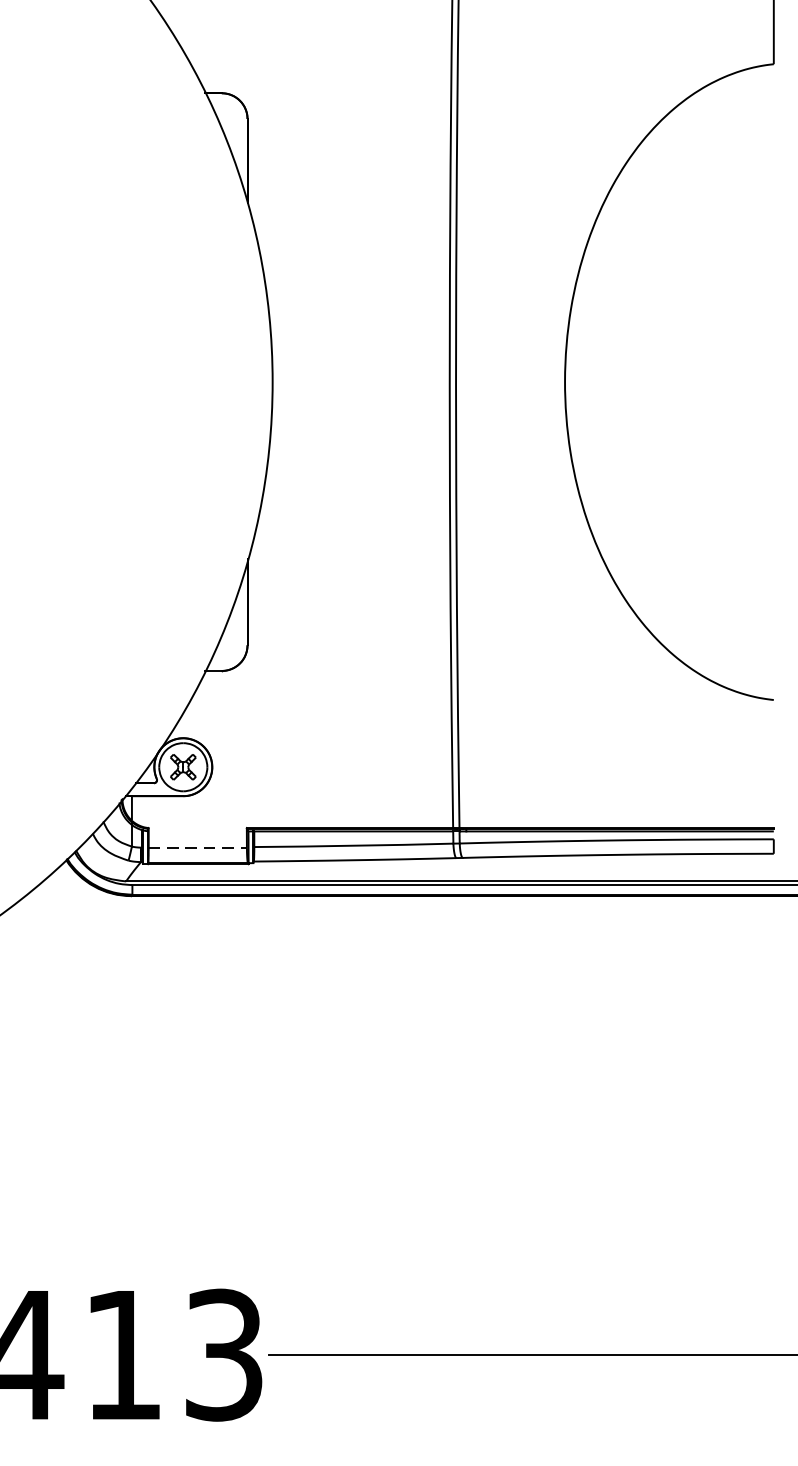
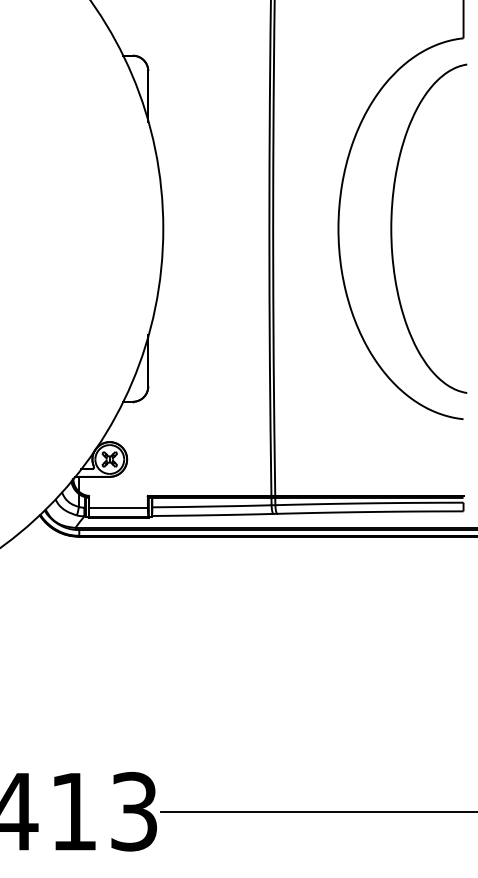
curve: (655, 381) -> (392, 228), added
line: (197, 847) -> (118, 507), dashed -> solid

